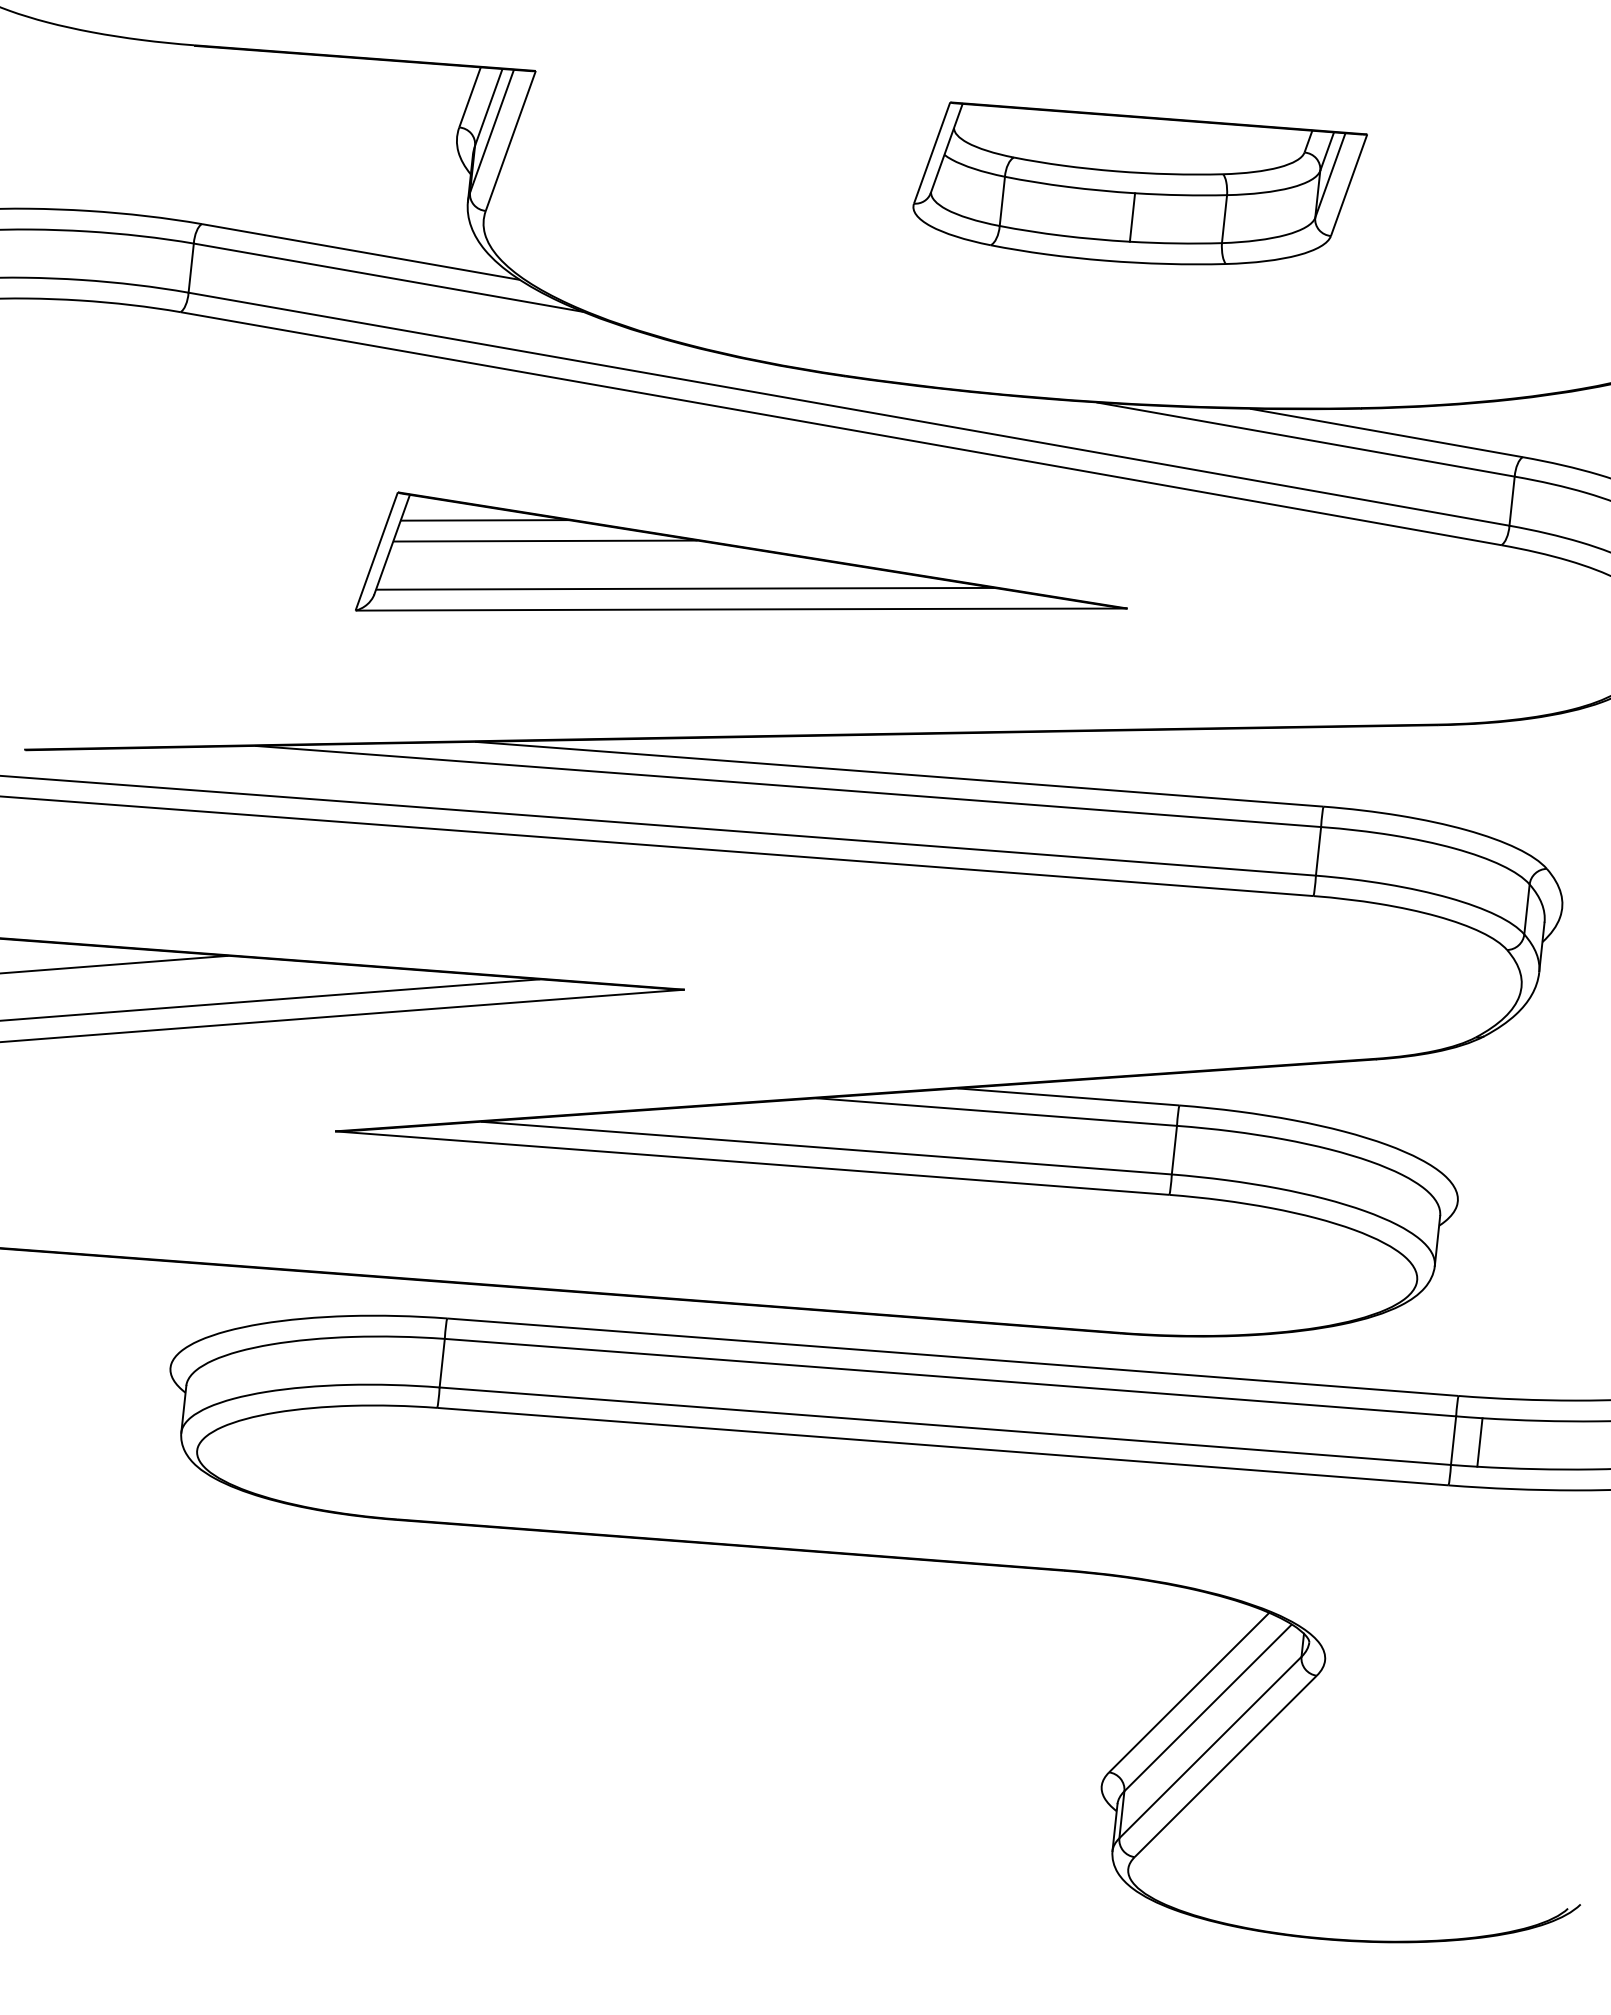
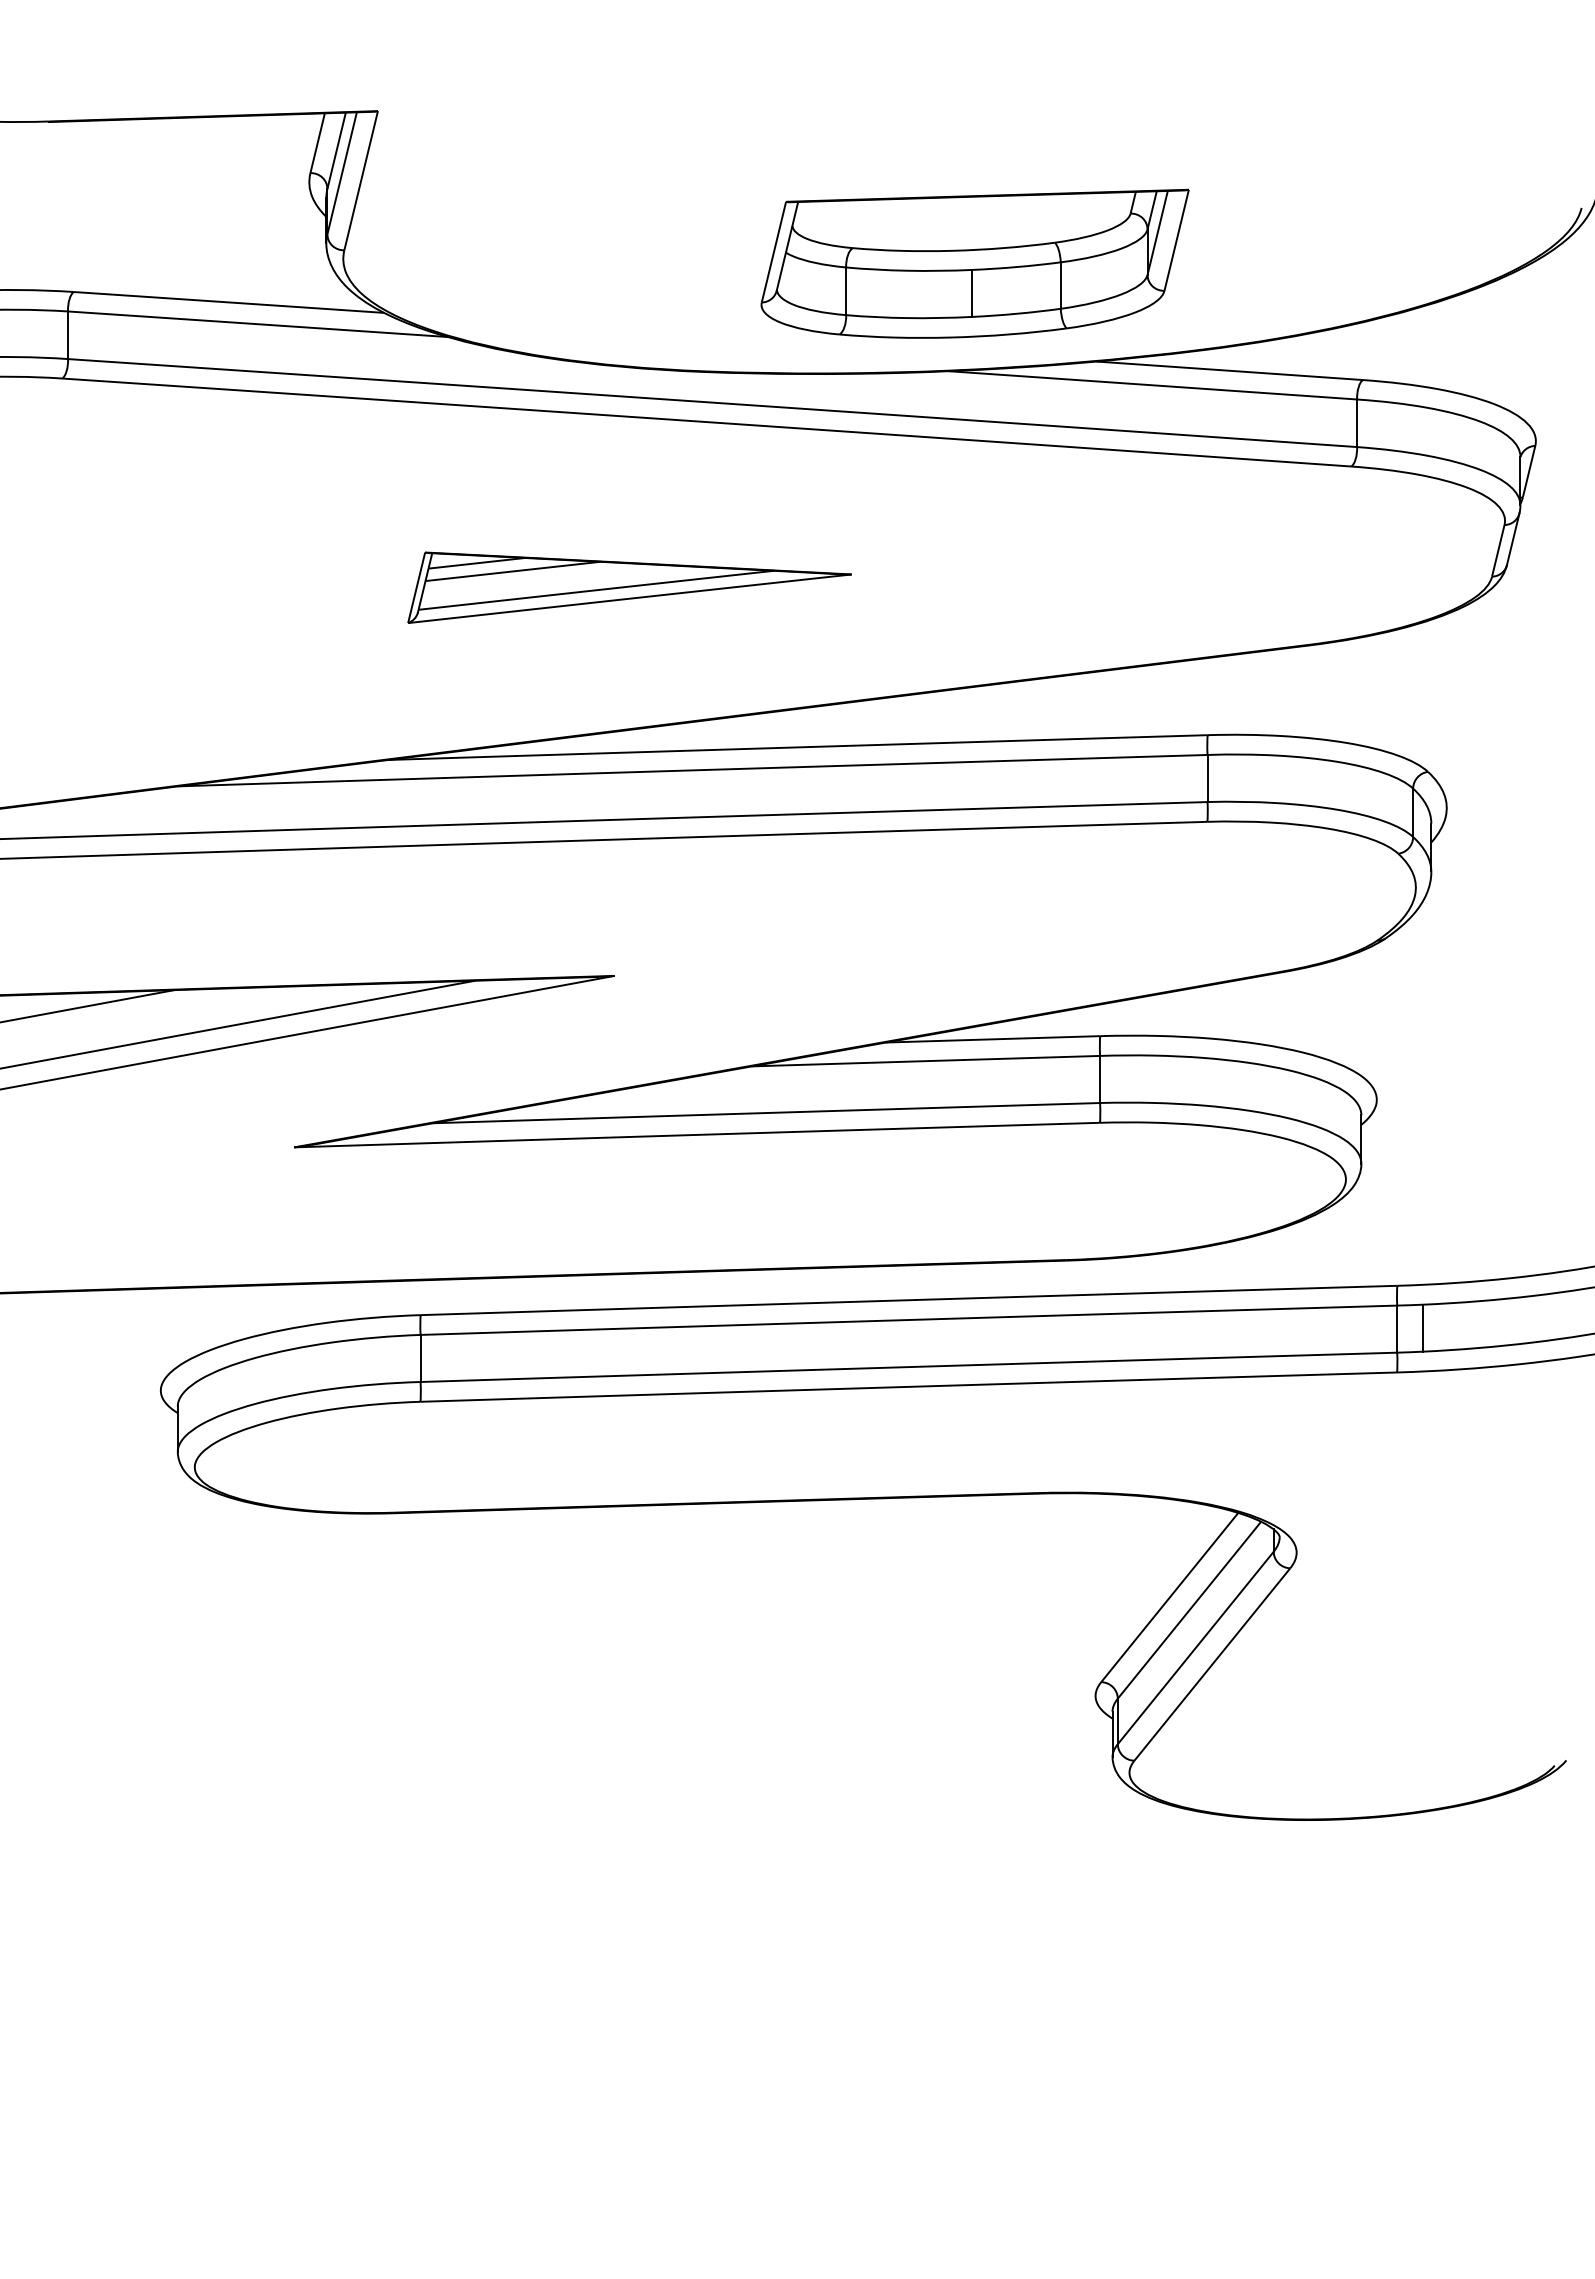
part: (1137, 186) -> (974, 263), moved
part: (742, 590) -> (629, 587), size x0.6

